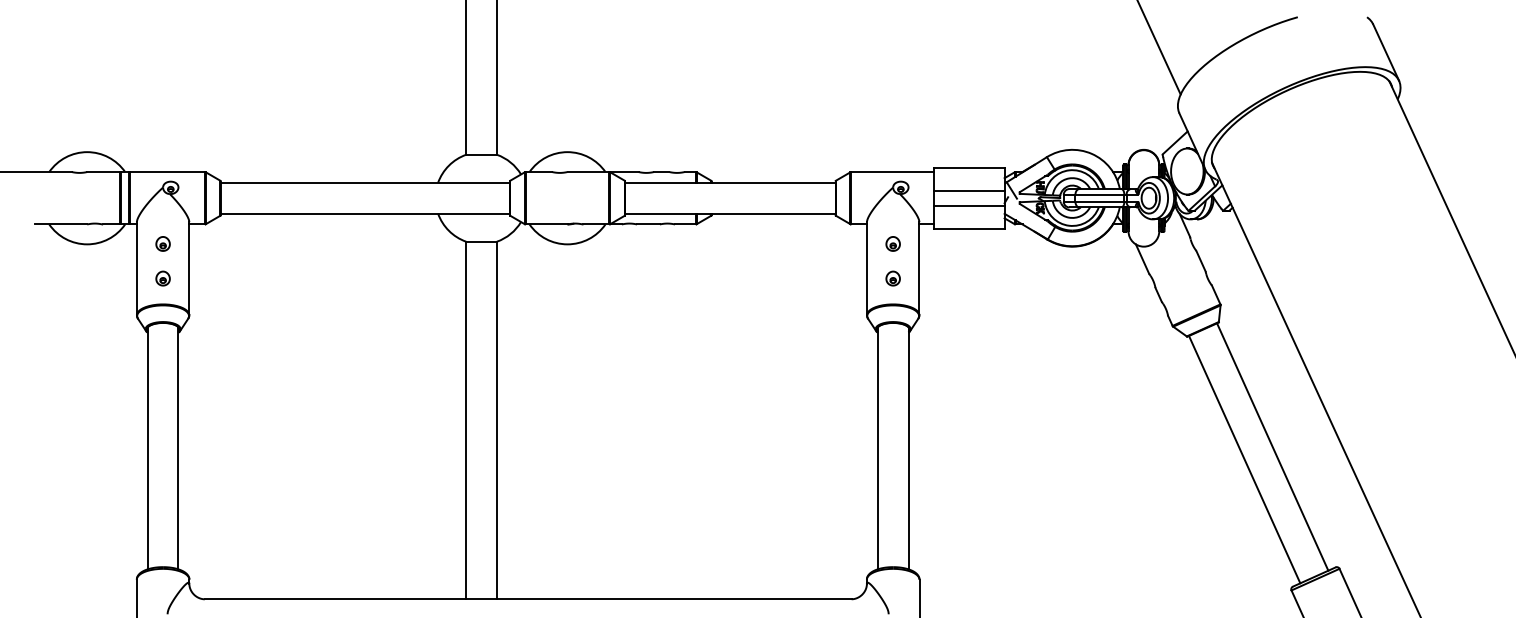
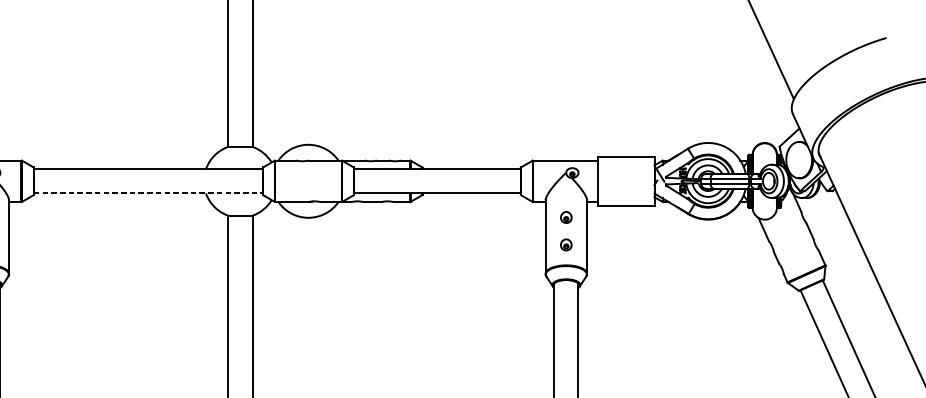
line: (968, 190) -> (625, 175), removed
line: (968, 205) -> (625, 187), removed
line: (365, 213) -> (148, 193), solid -> dashed

